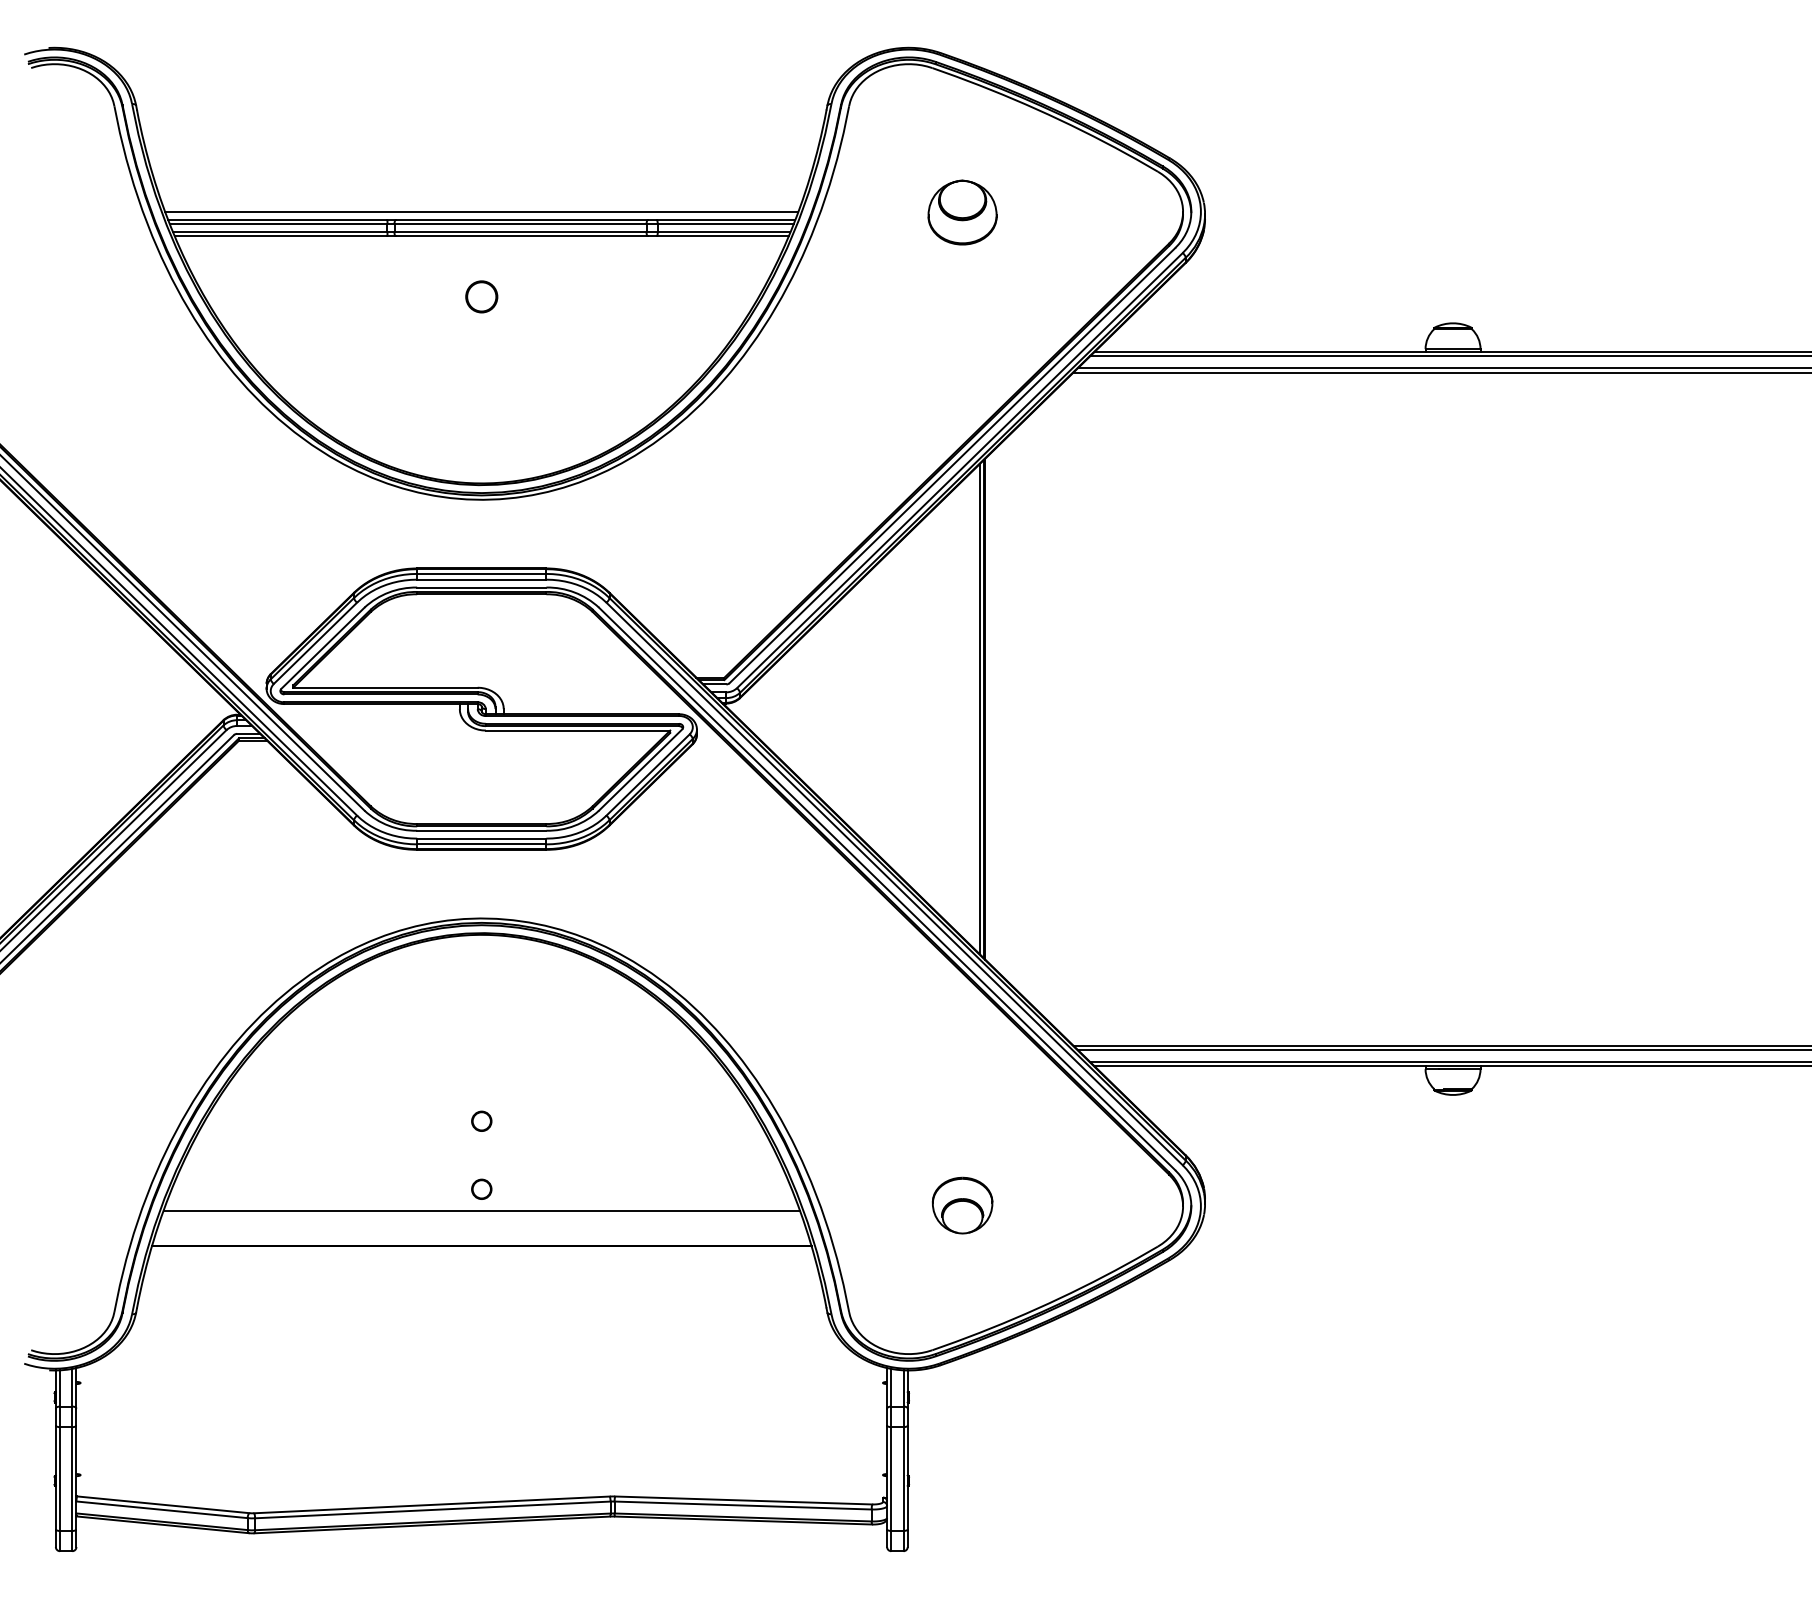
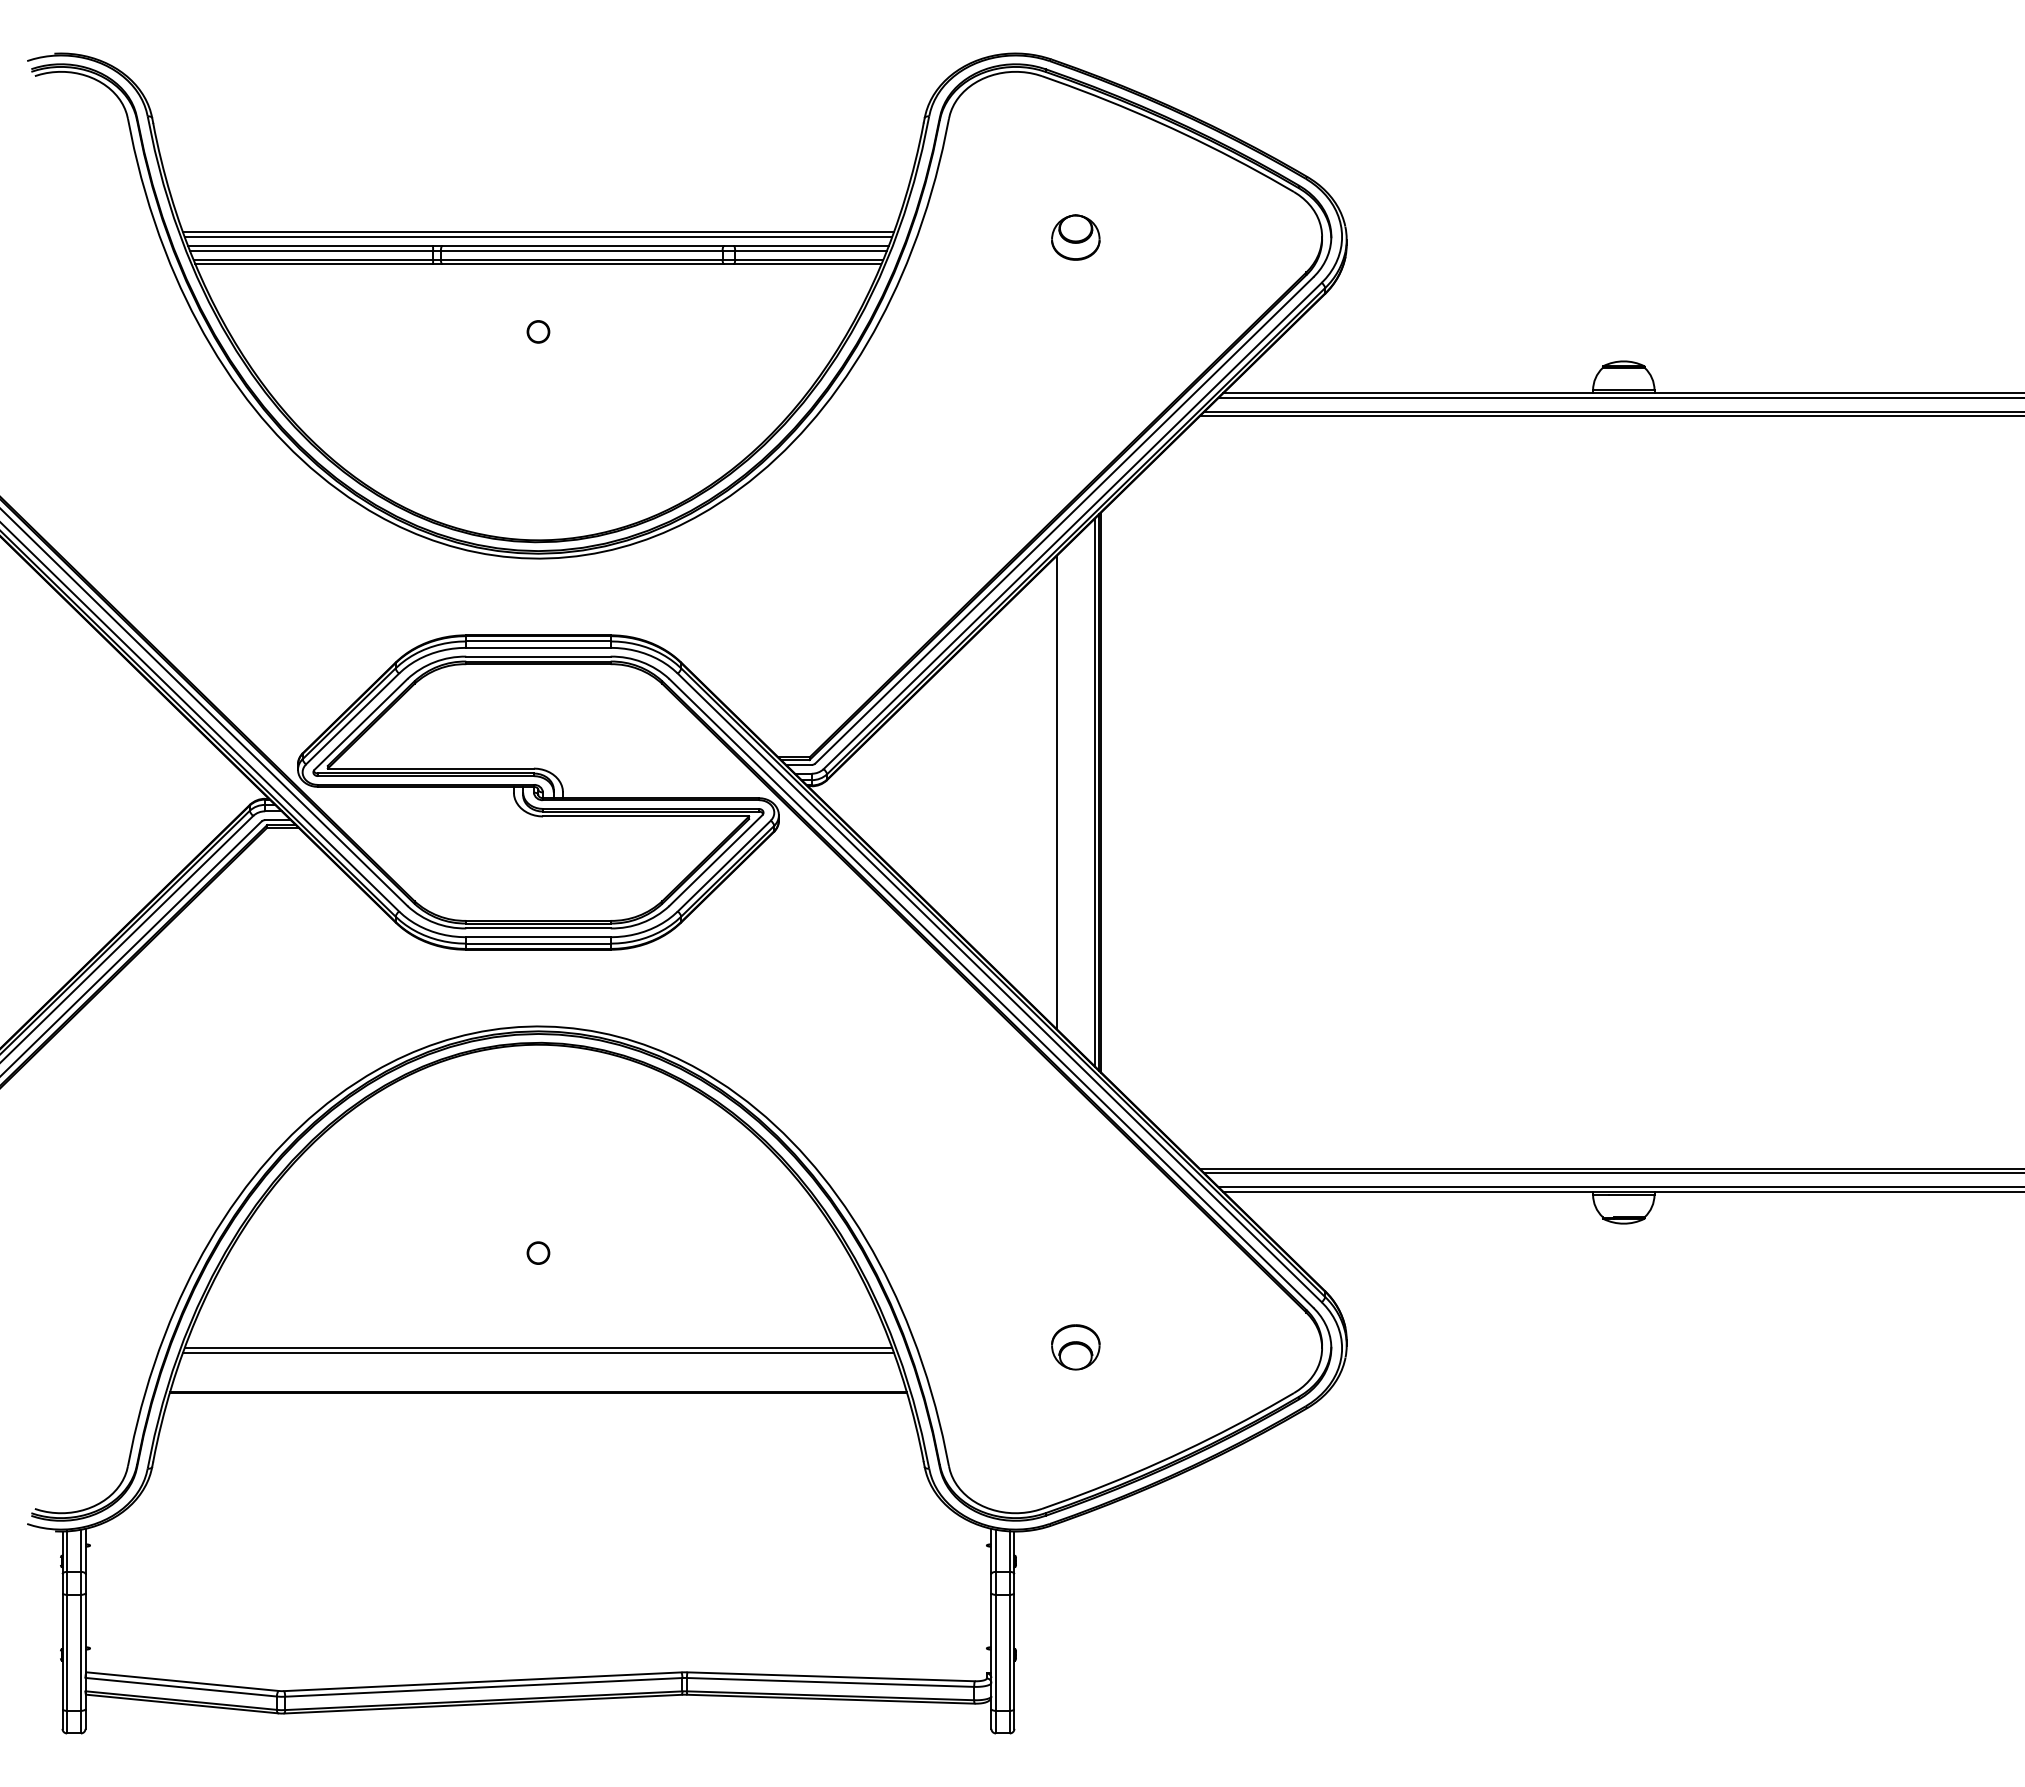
line: (481, 207) -> (538, 232), added
part: (962, 212) -> (1075, 237), size x0.62
part: (481, 296) -> (538, 331), size x0.62
line: (945, 709) -> (1056, 792), added
part: (481, 1188) -> (538, 1328), removed
part: (962, 1205) -> (1075, 1347), size x0.71
line: (481, 1206) -> (538, 1348), added

